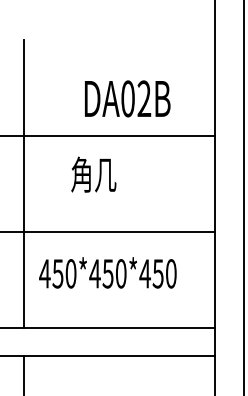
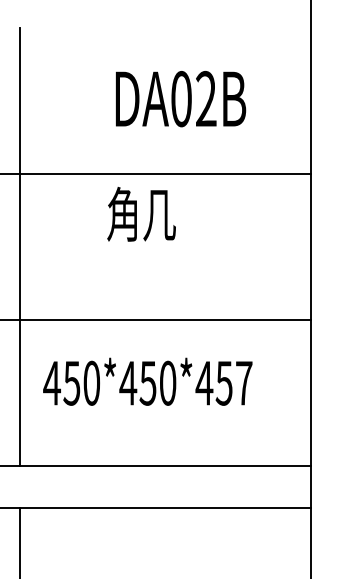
text: (127, 98) -> (180, 98), moved
text: (93, 174) -> (141, 214), moved
text: (171, 273) -> (244, 382), 450*450*450 -> 450*450*457

